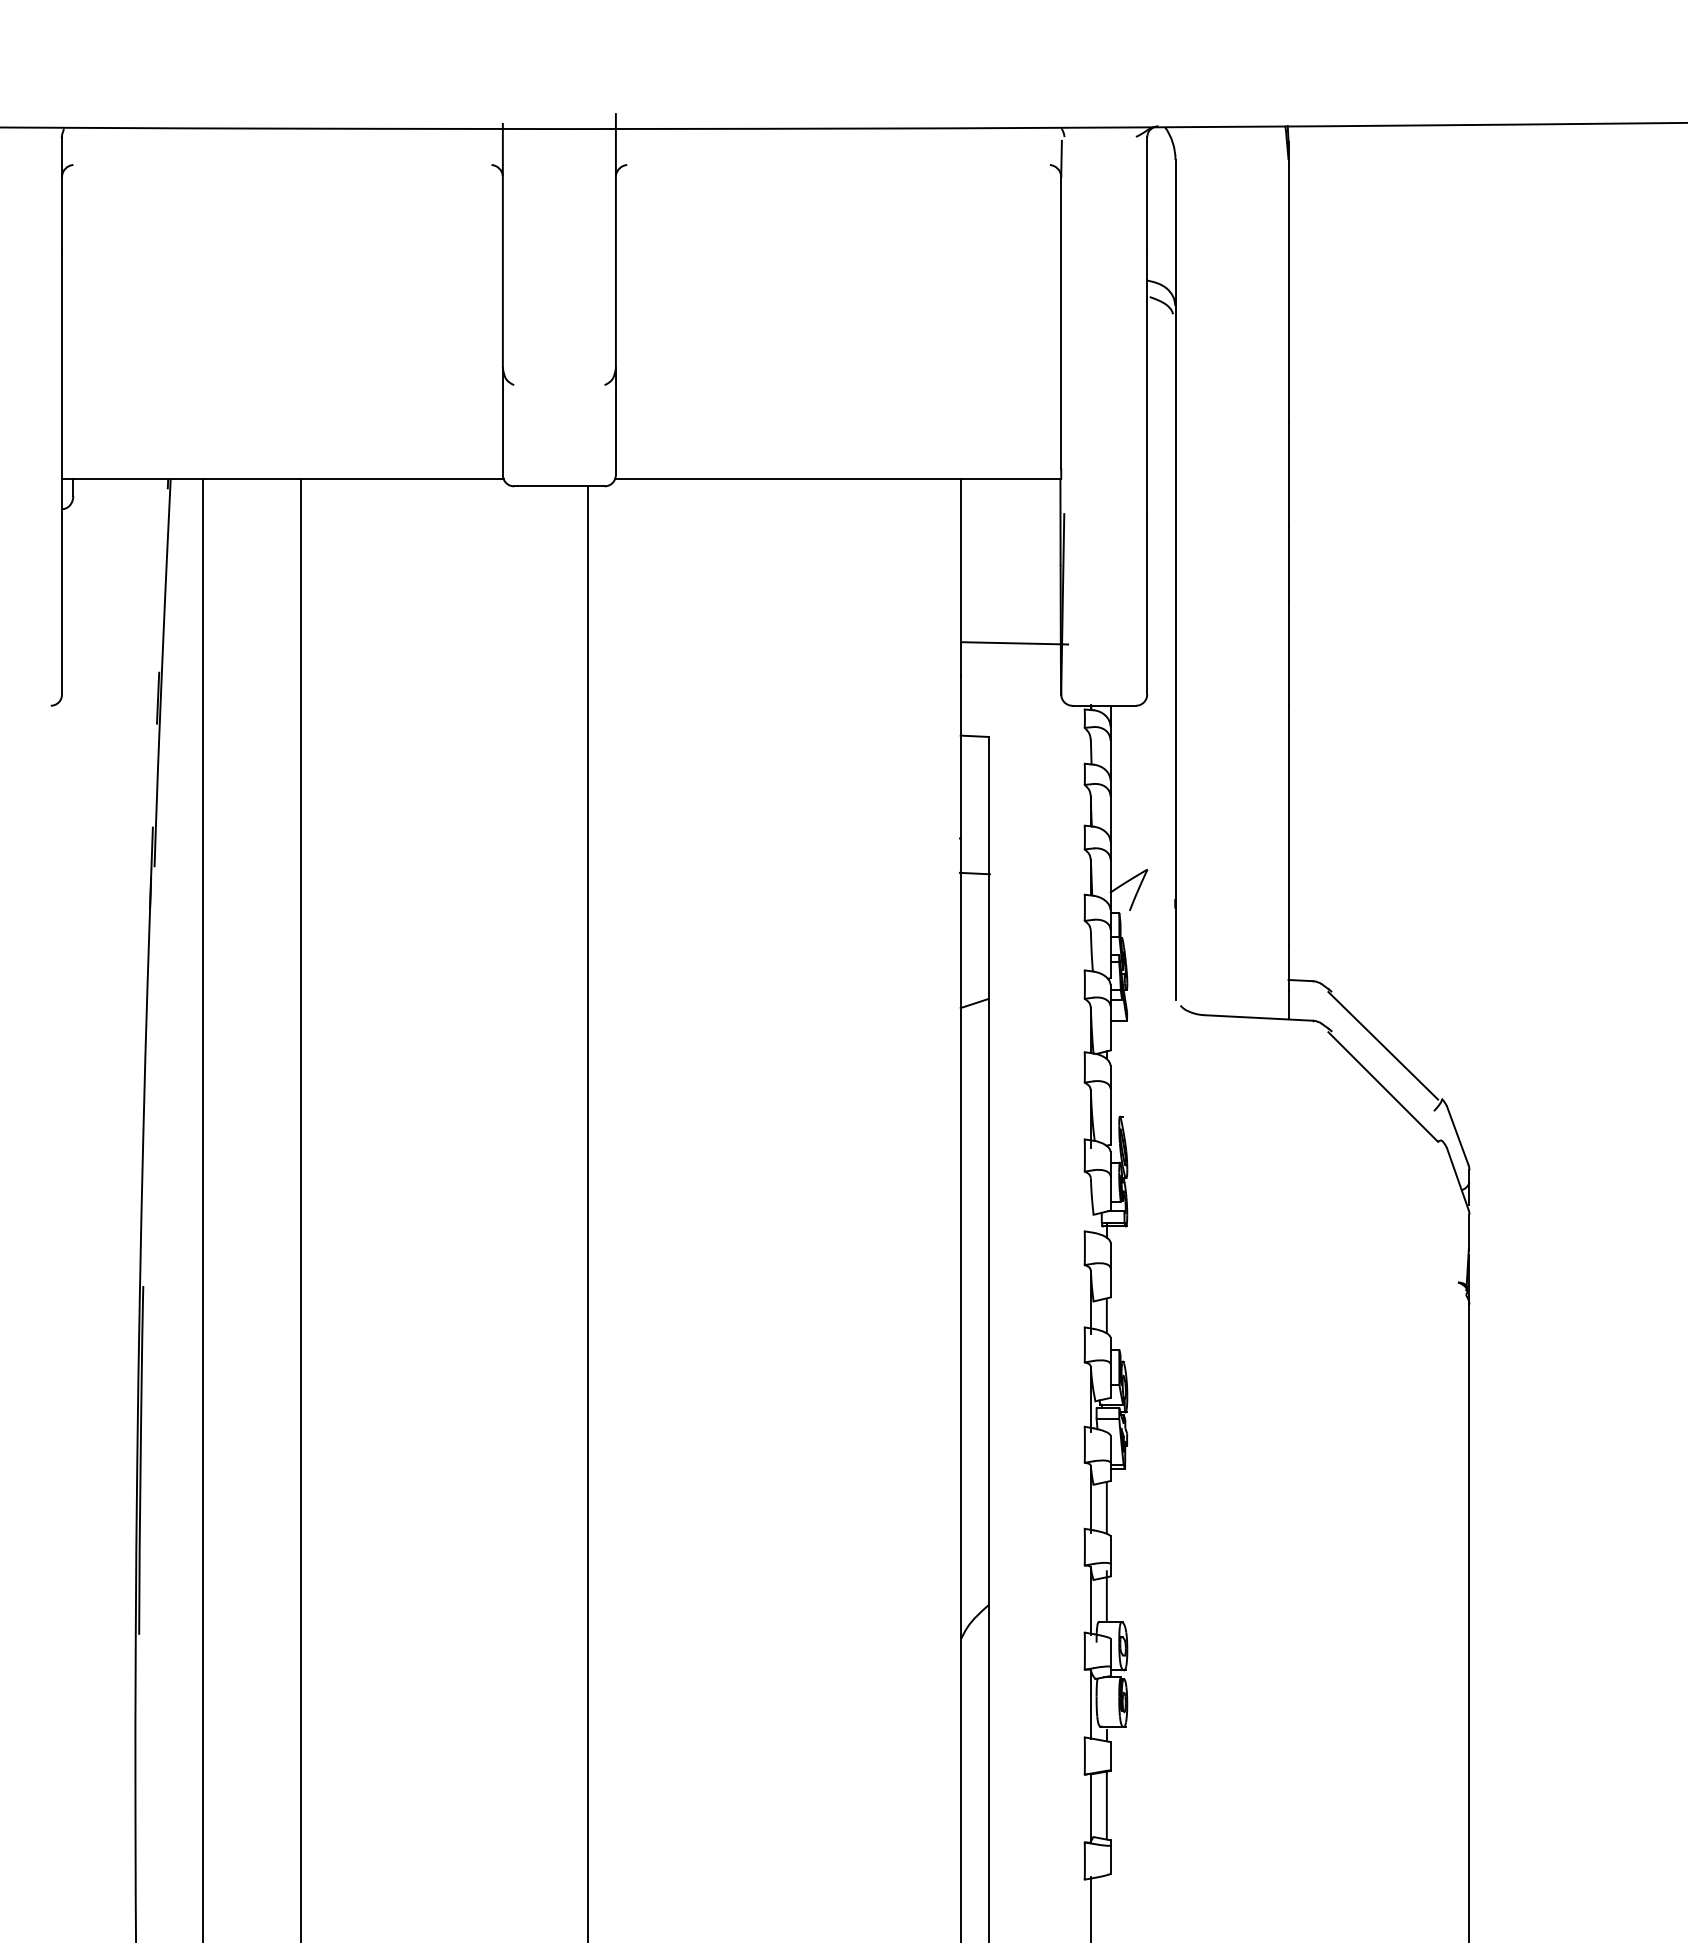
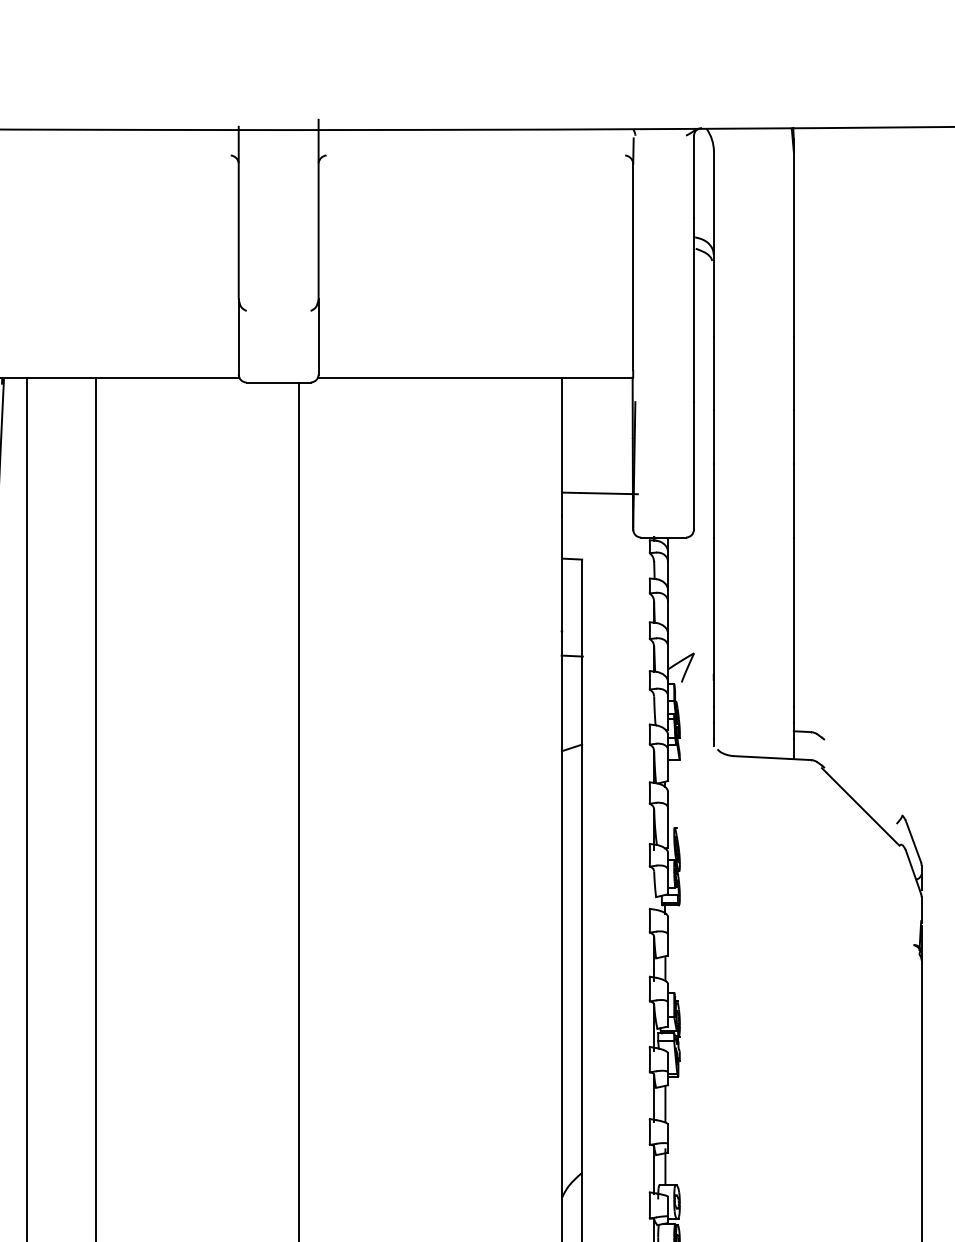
line: (1383, 1045) -> (860, 777), removed

